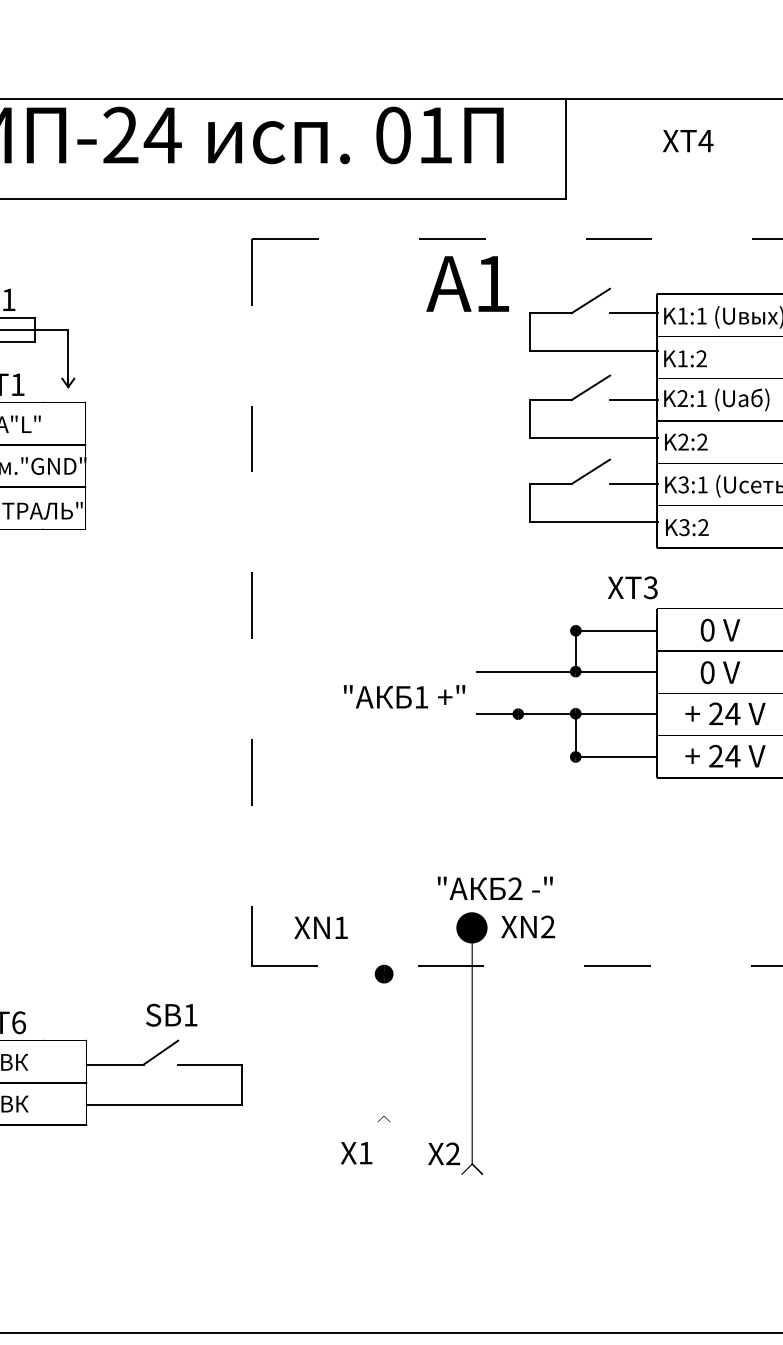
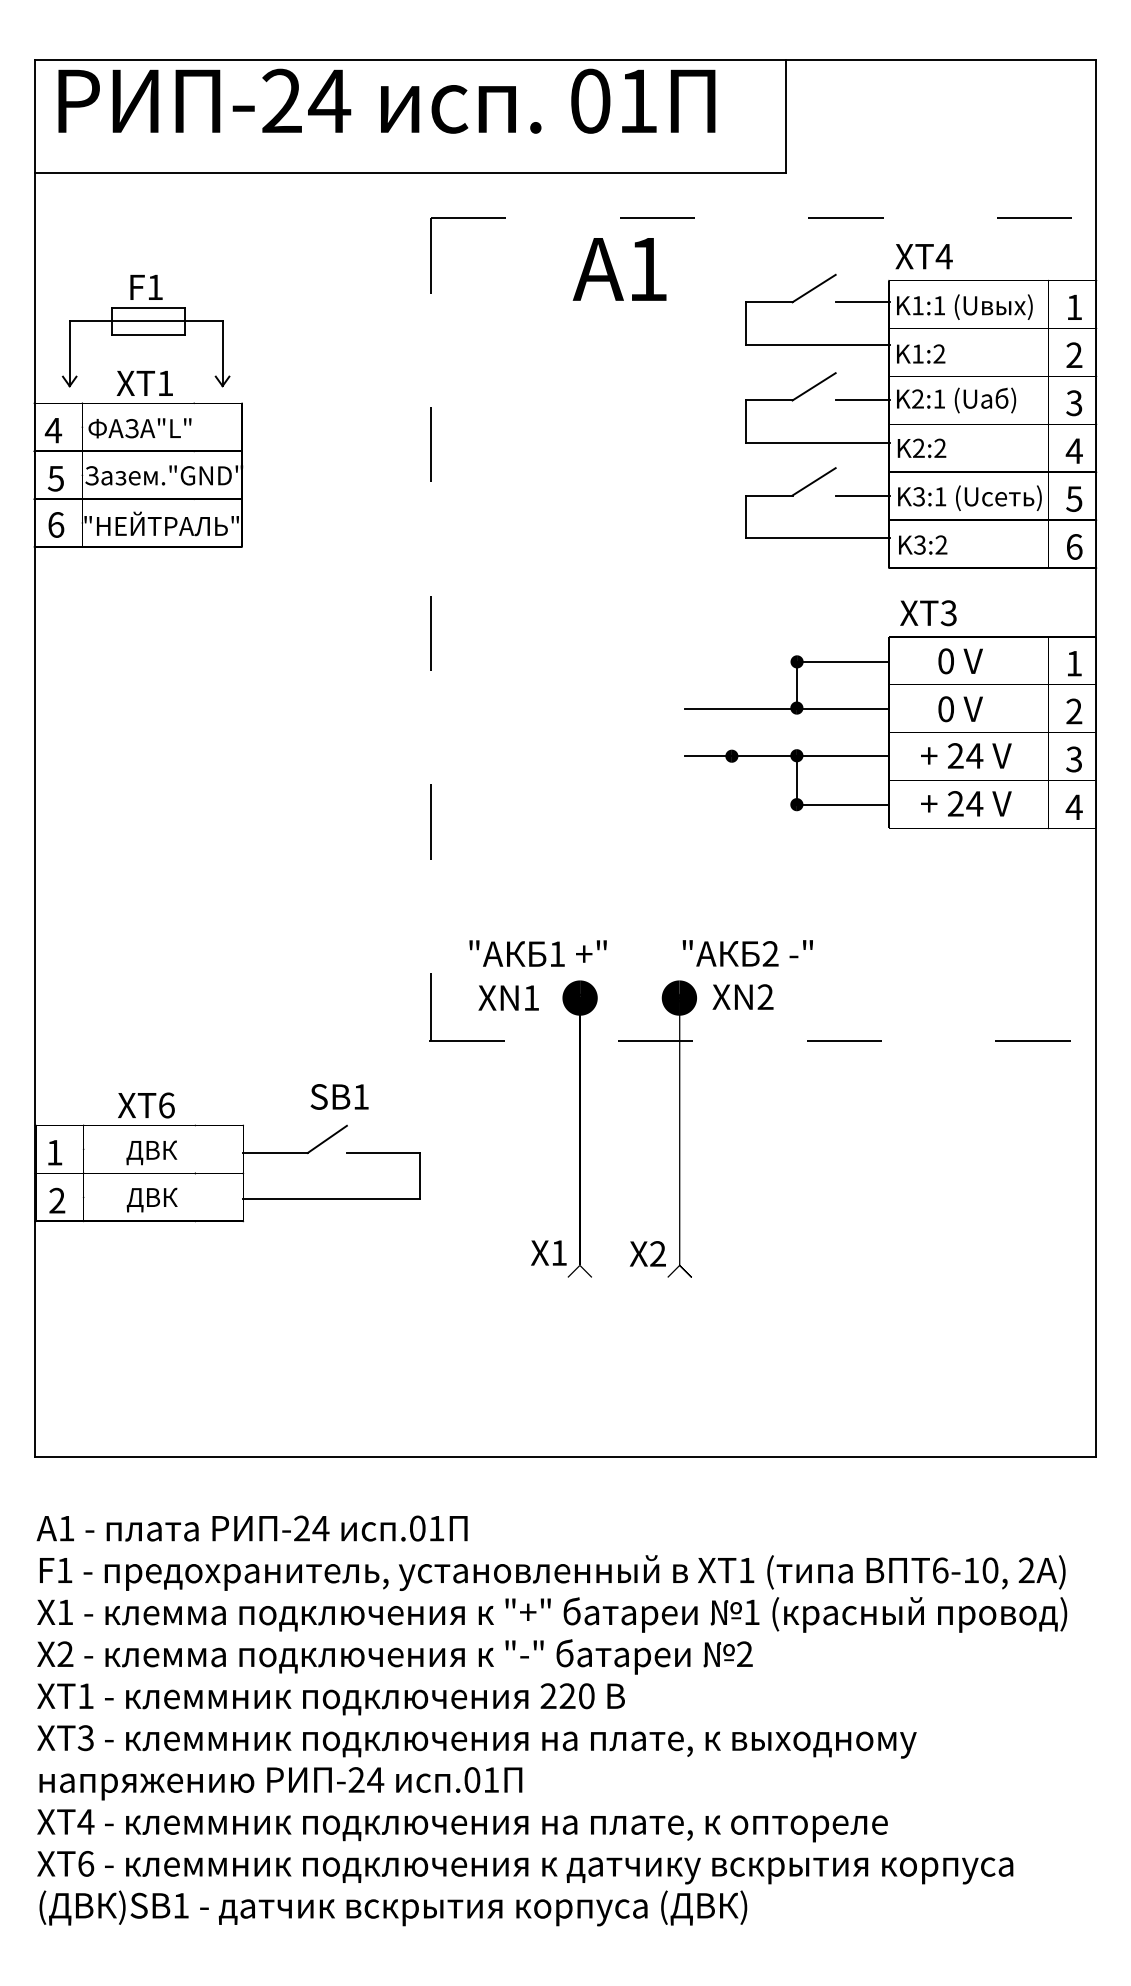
text: (687, 140) -> (923, 256), moved
text: (467, 284) -> (619, 269), moved
text: (632, 588) -> (928, 613), moved
text: (403, 696) -> (537, 953), moved
text: (494, 888) -> (747, 953), moved
part: (383, 1043) -> (579, 1128), size x1.67

